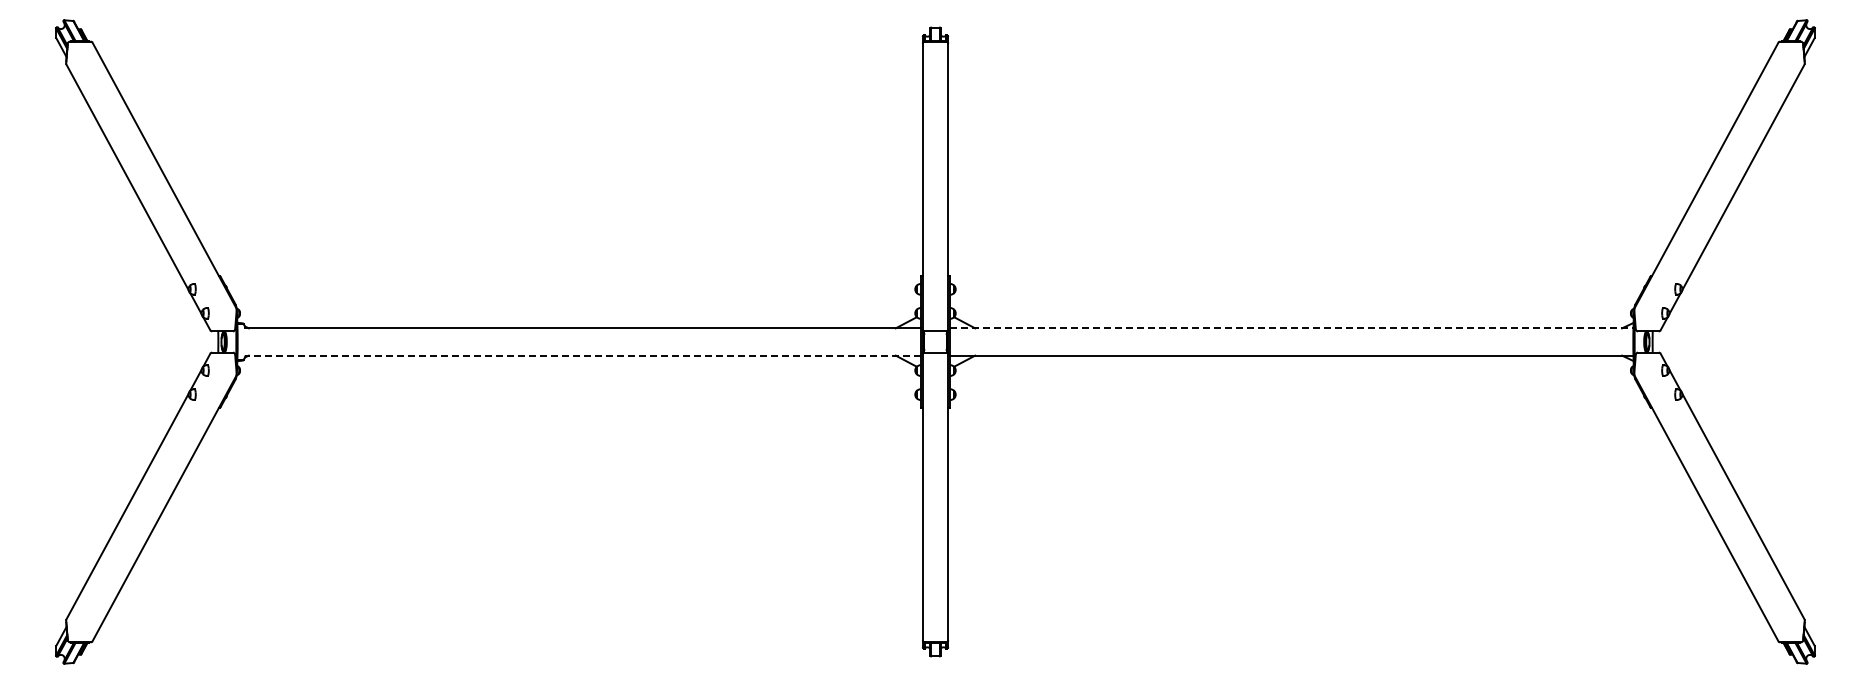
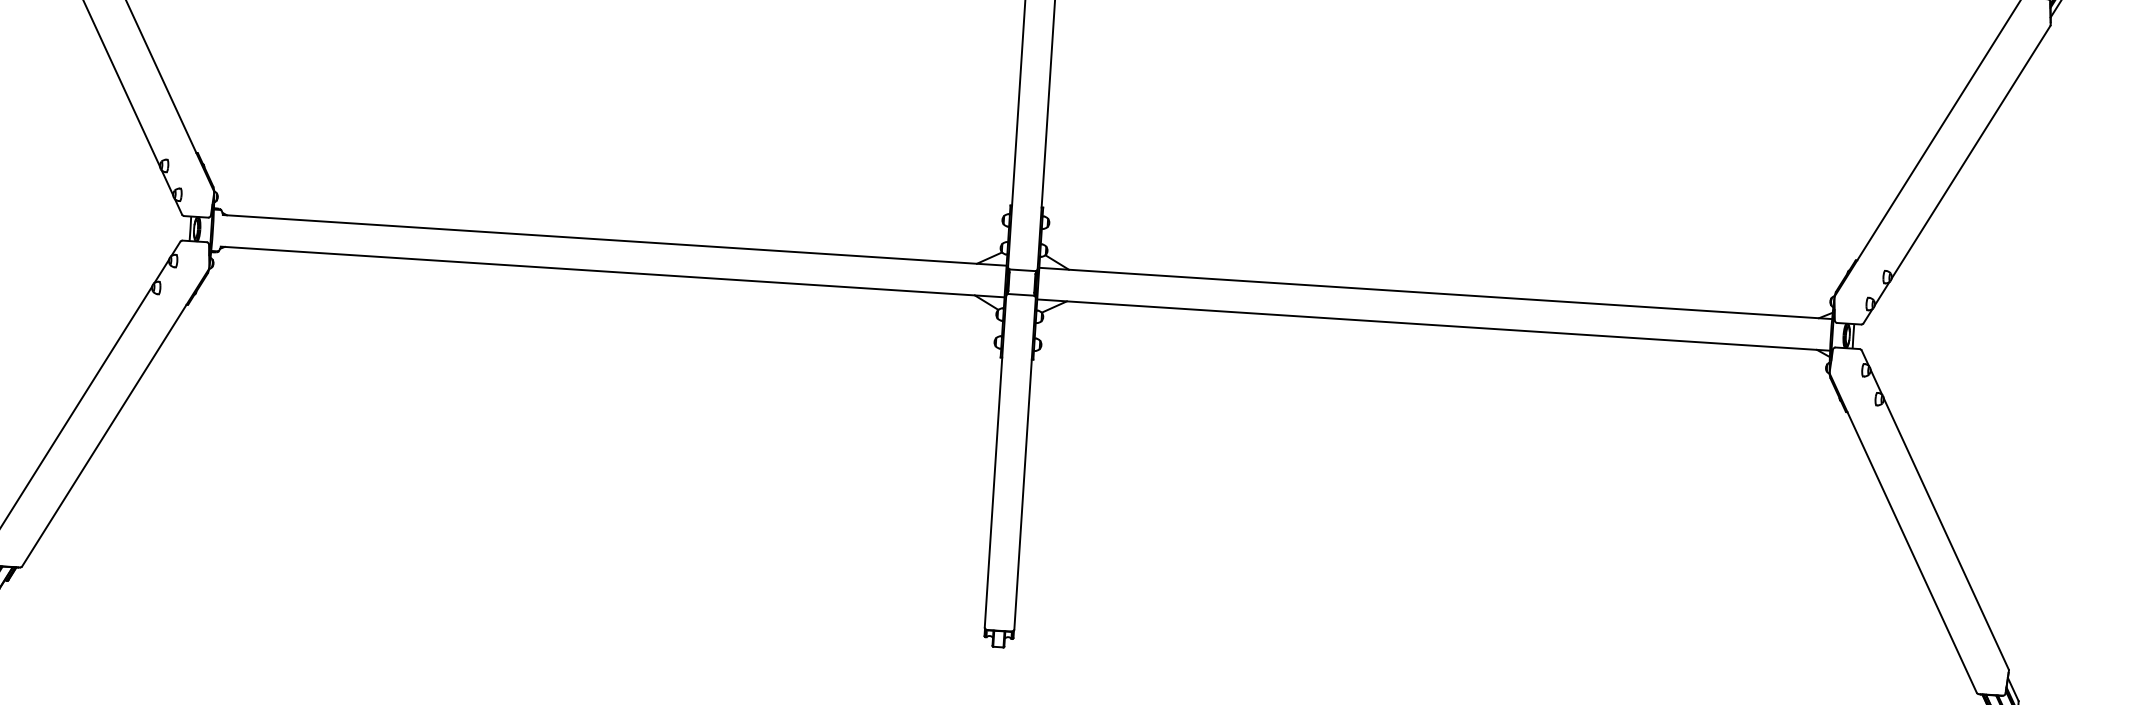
line: (1291, 328) -> (1435, 293), dashed -> solid
line: (583, 355) -> (612, 271), dashed -> solid

